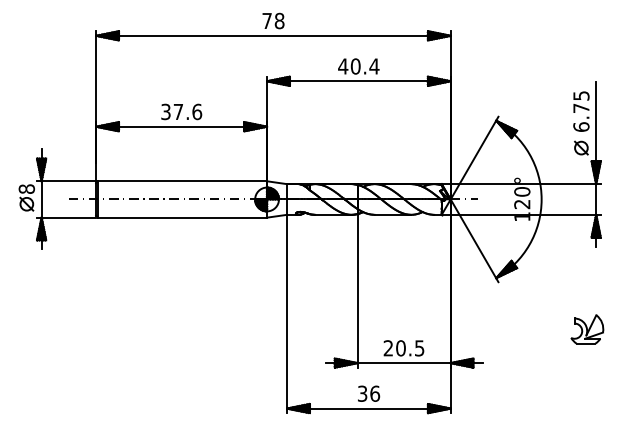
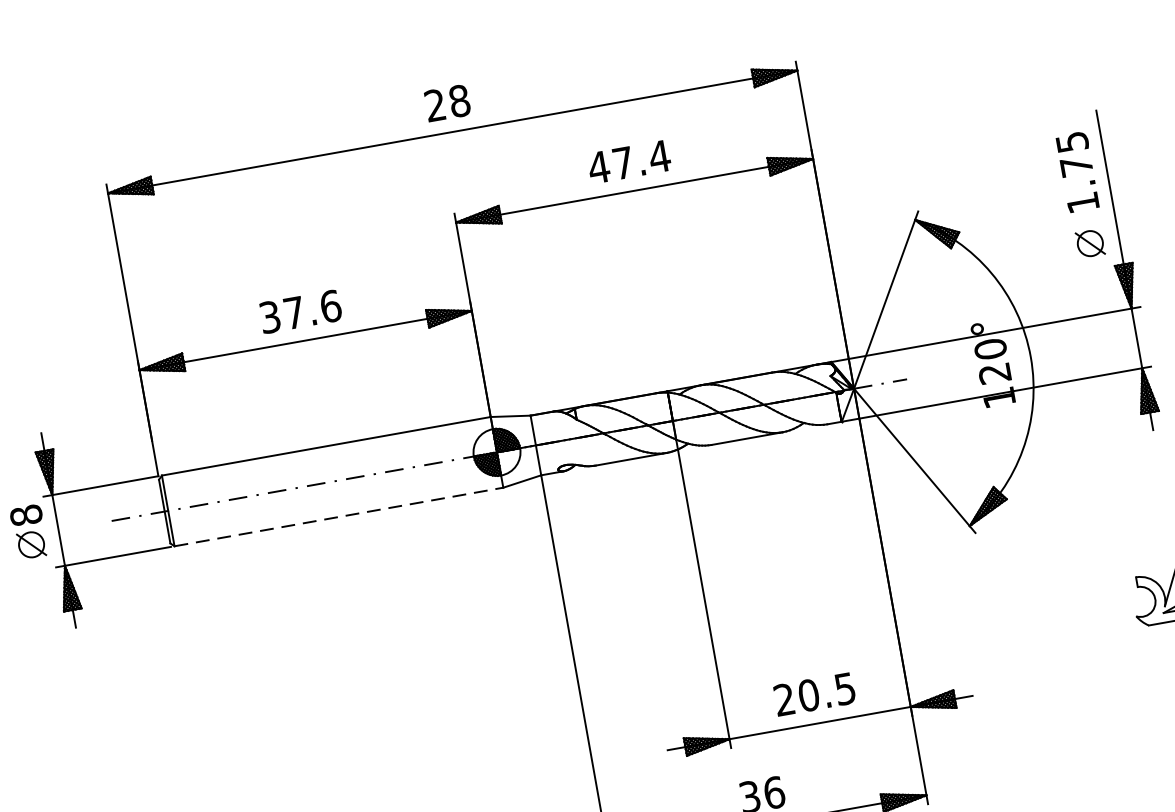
text: (266, 20) -> (433, 104), 78 -> 28
text: (355, 66) -> (622, 163), 40.4 -> 47.4
text: (581, 126) -> (1083, 201), 6.75 -> 1.75
line: (182, 217) -> (338, 516), solid -> dashed

